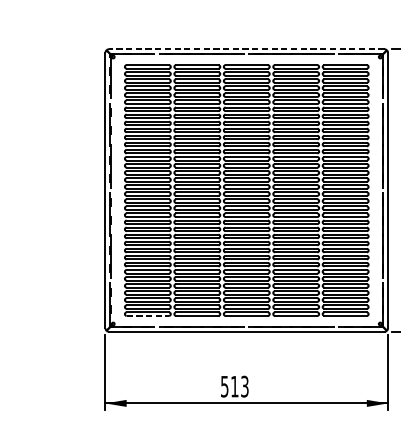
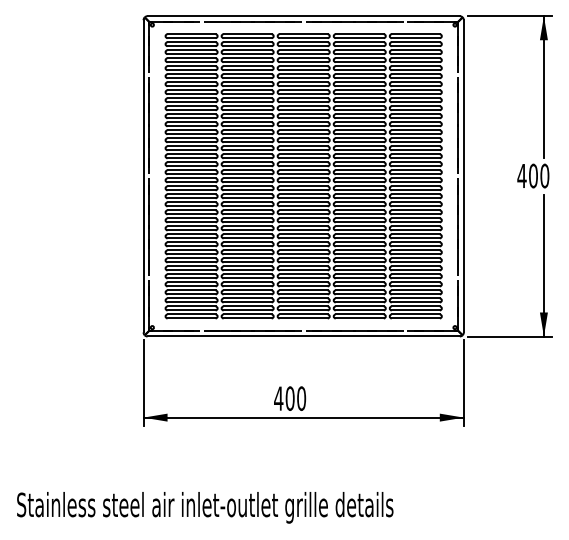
line: (246, 49) -> (303, 16), dashed -> solid
line: (148, 315) -> (192, 318), dashed -> solid
text: (235, 386) -> (290, 398), 513 -> 400

